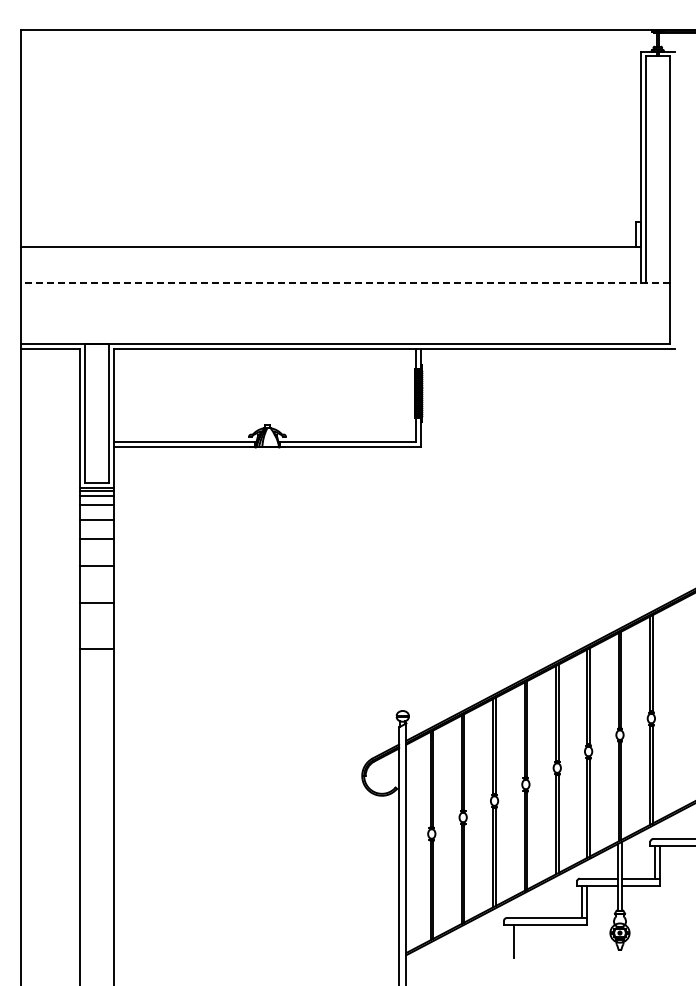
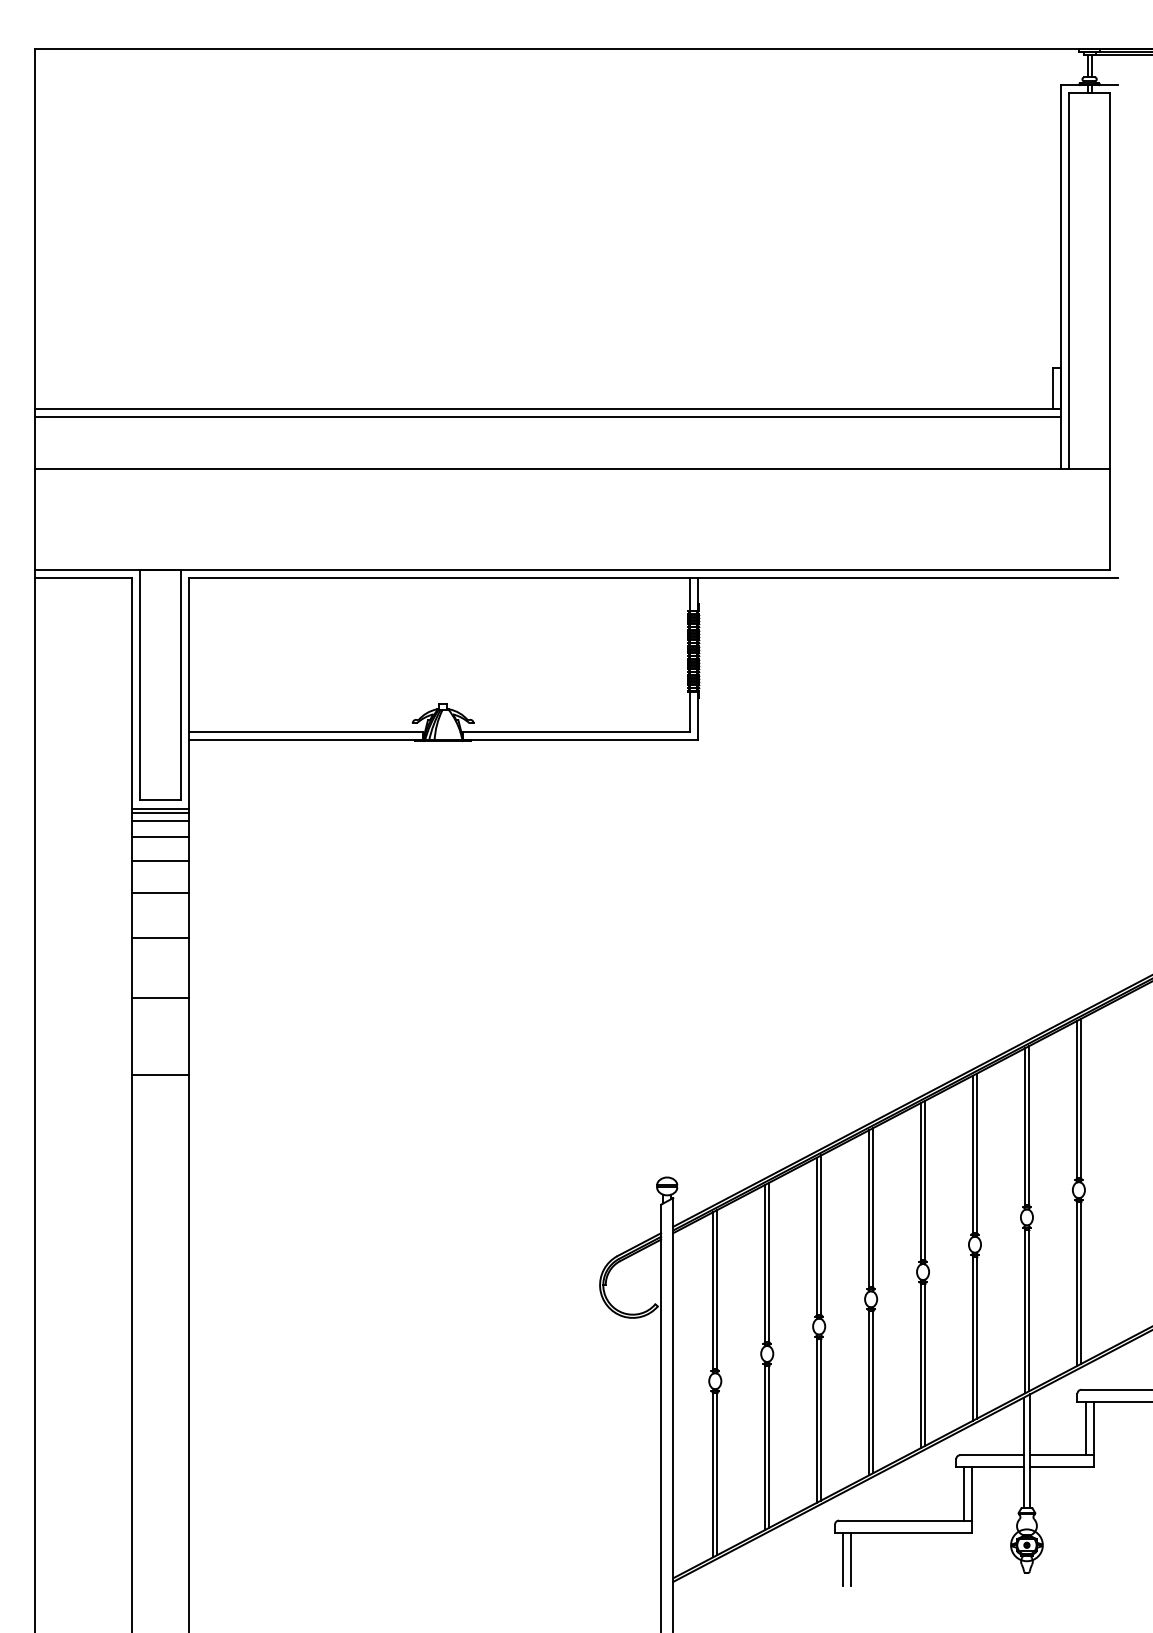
line: (330, 251) -> (547, 416), added
line: (345, 283) -> (572, 469), dashed -> solid
line: (508, 941) -> (842, 1559), added

